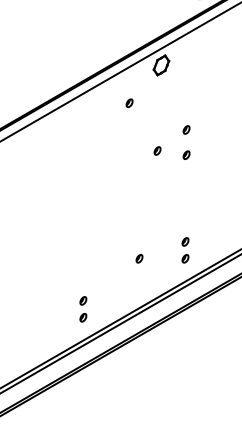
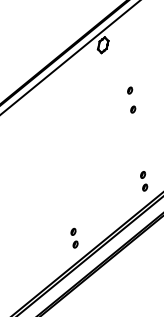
part: (129, 102) -> (83, 76), removed
part: (157, 150) -> (110, 109), removed
part: (139, 258) -> (110, 193), removed

